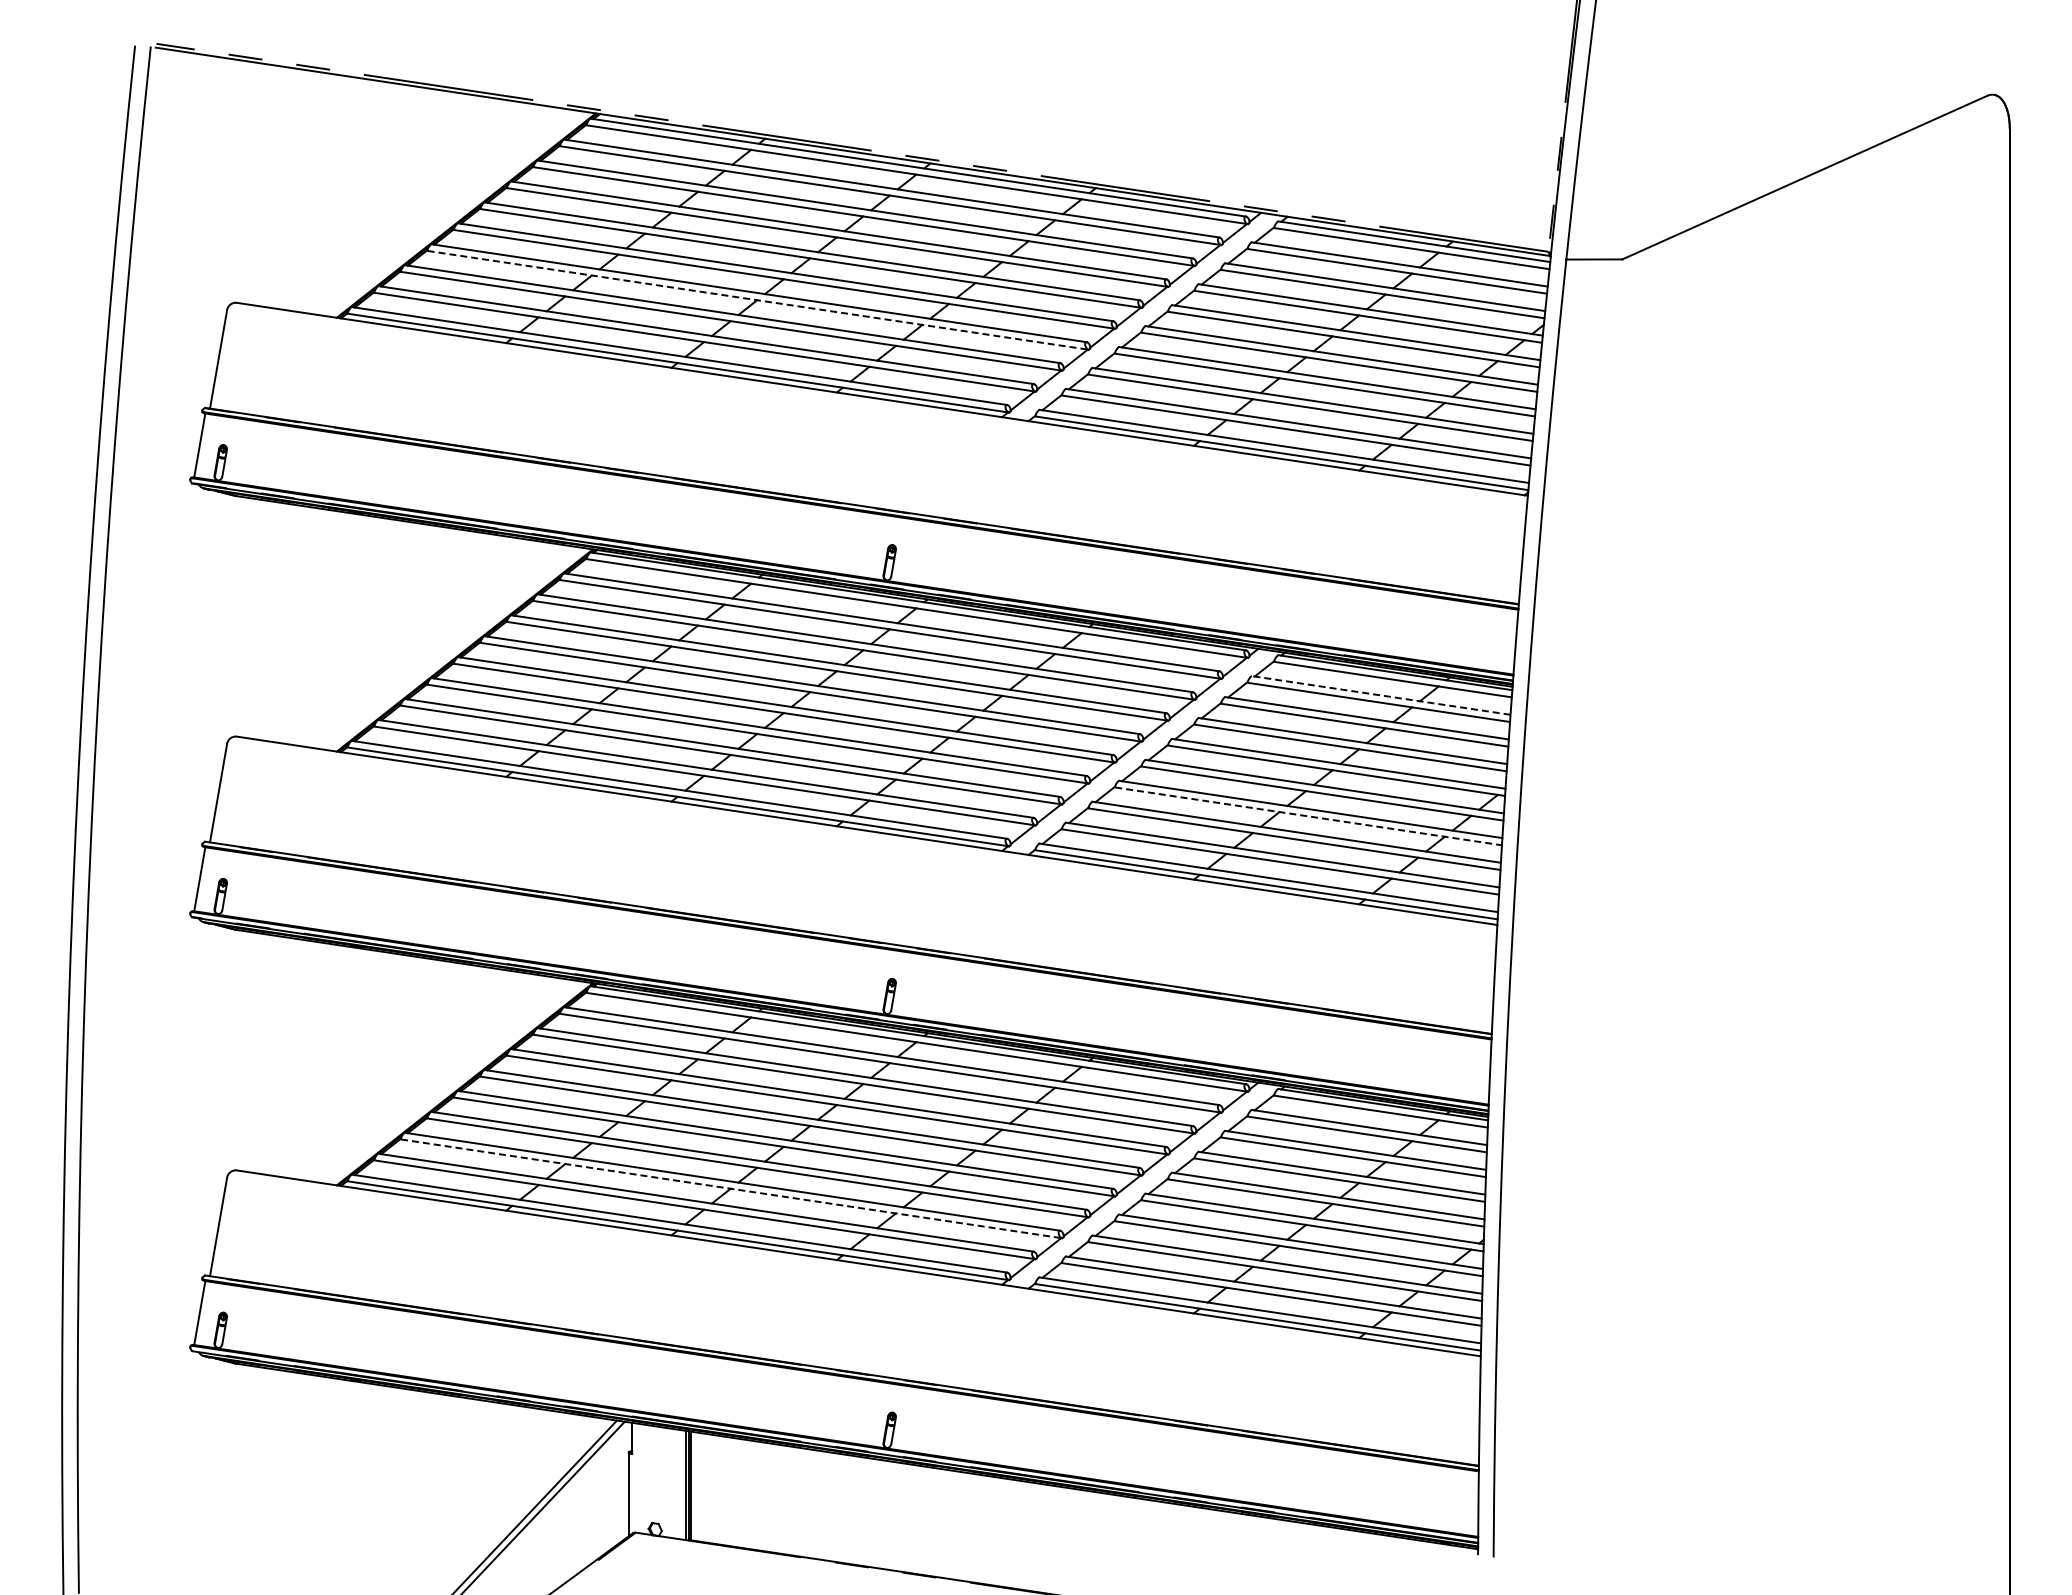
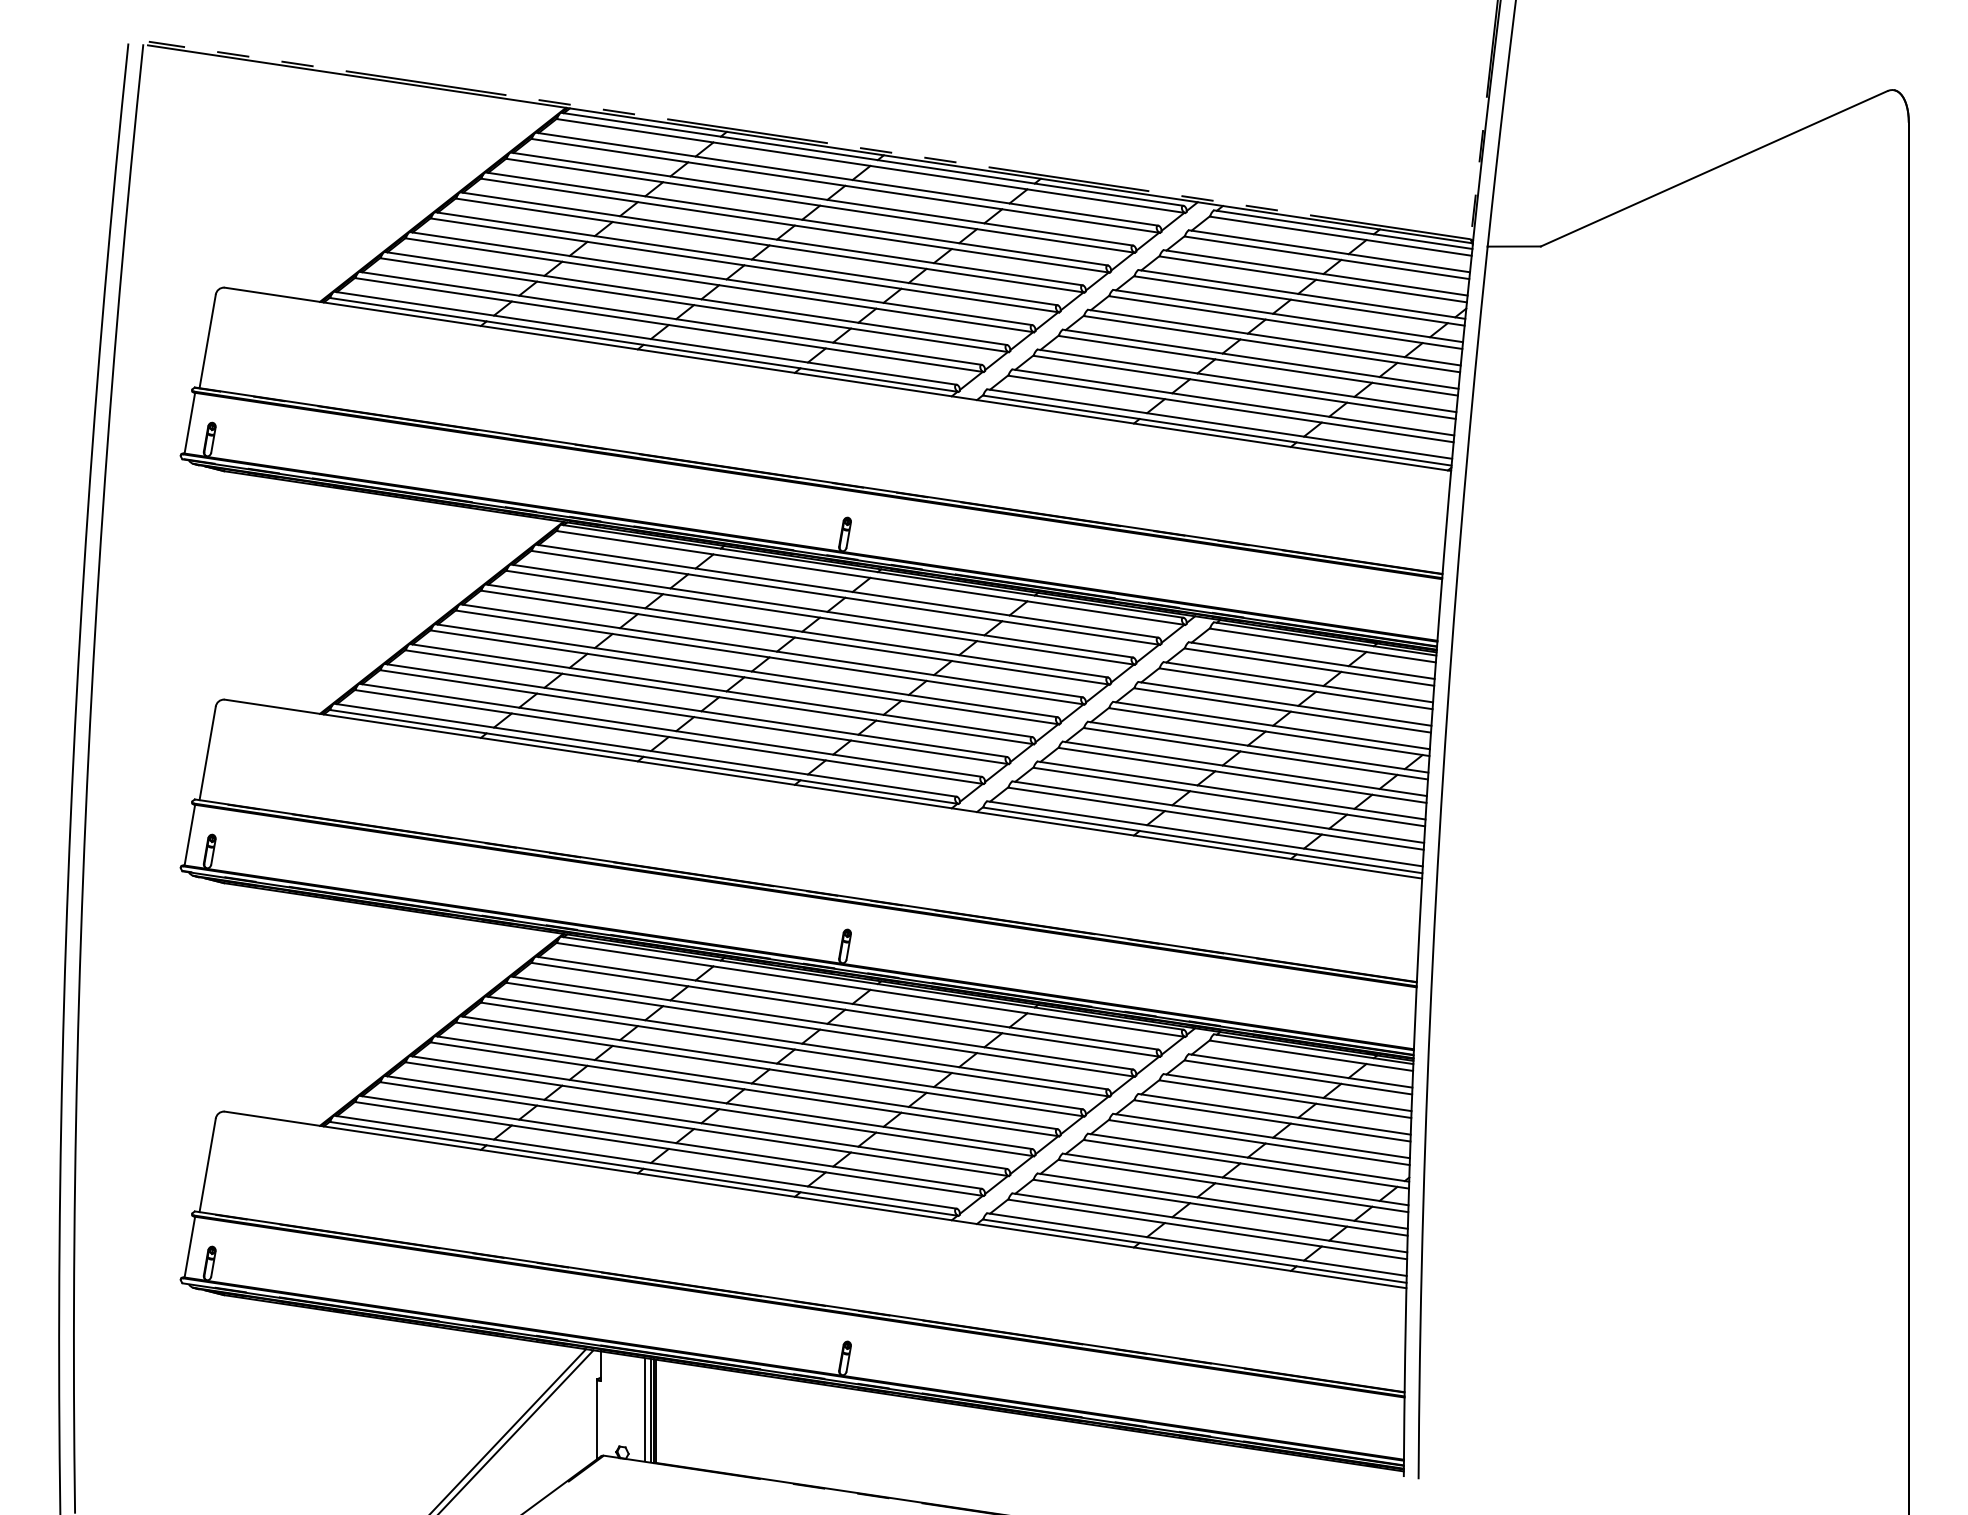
line: (758, 300) -> (720, 285), dashed -> solid
line: (1381, 695) -> (1312, 660), dashed -> solid
line: (1309, 816) -> (1243, 775), dashed -> solid
line: (732, 1188) -> (695, 1128), dashed -> solid
line: (678, 1484) -> (644, 1409), added

